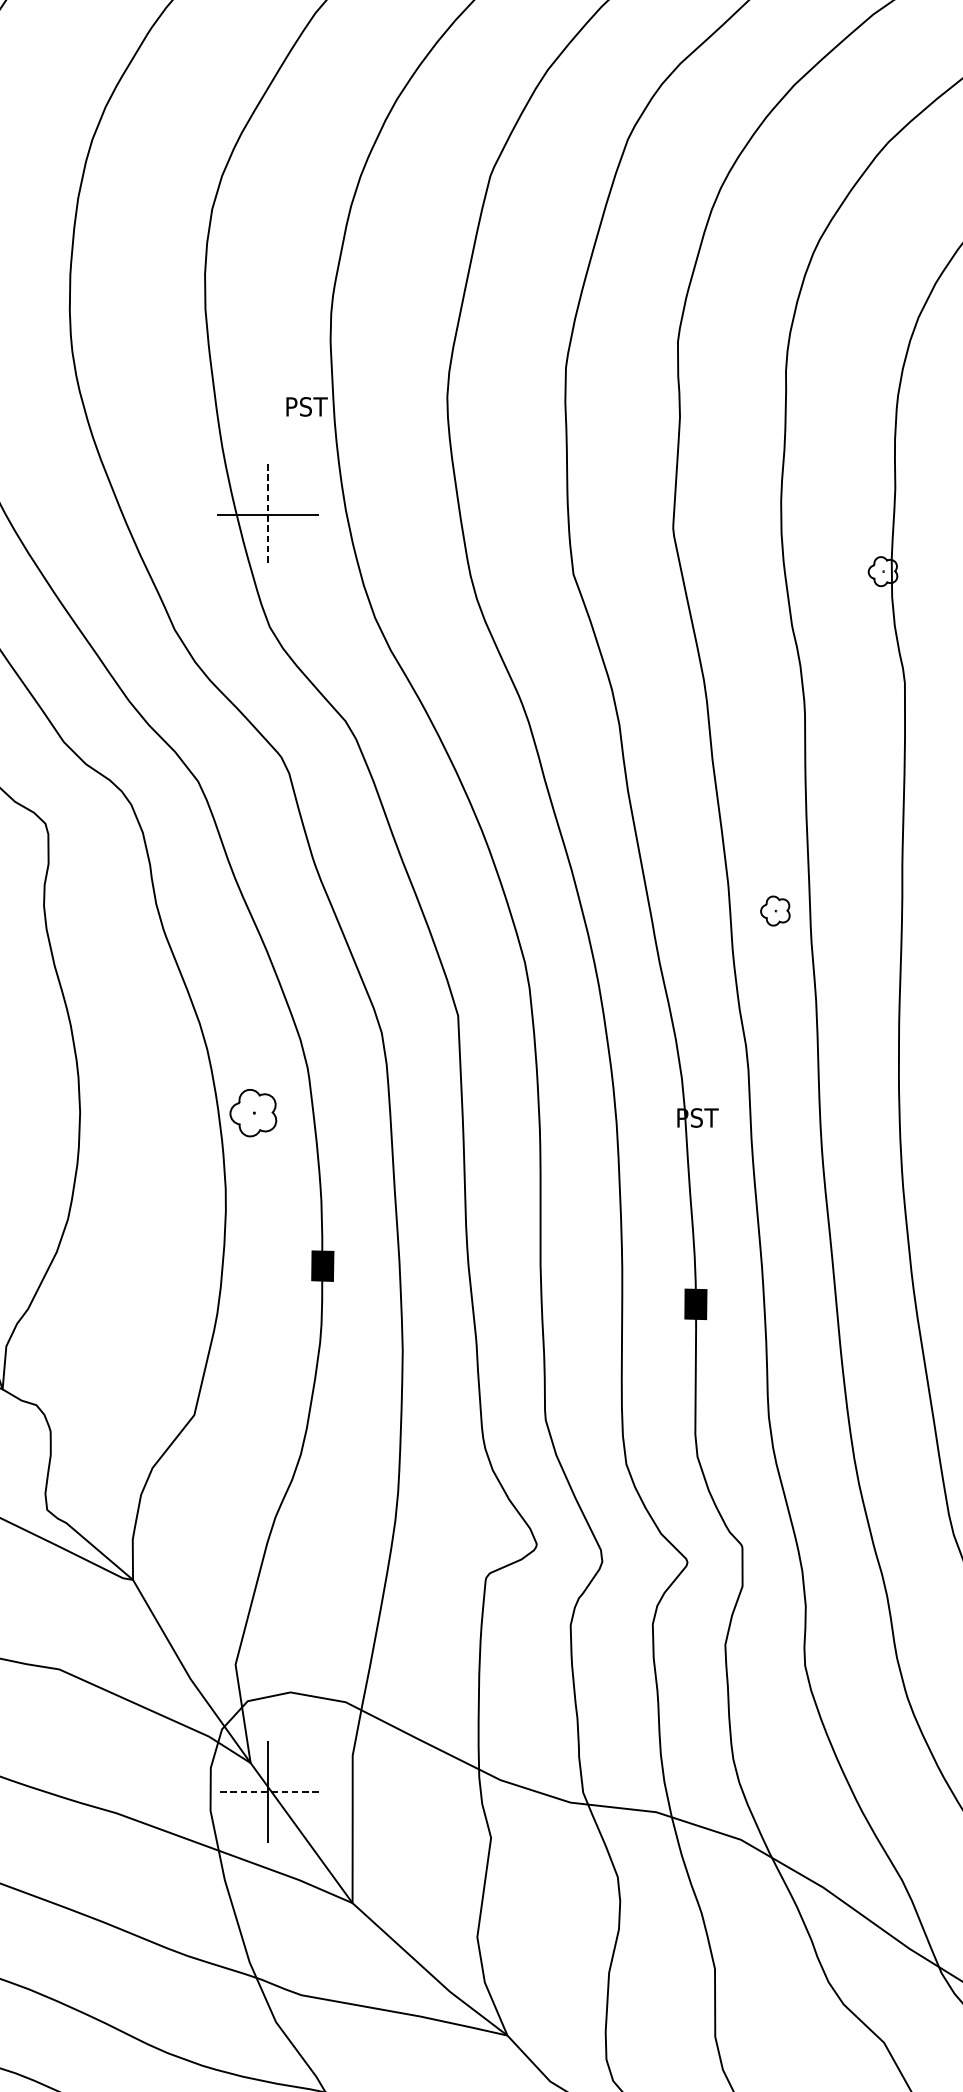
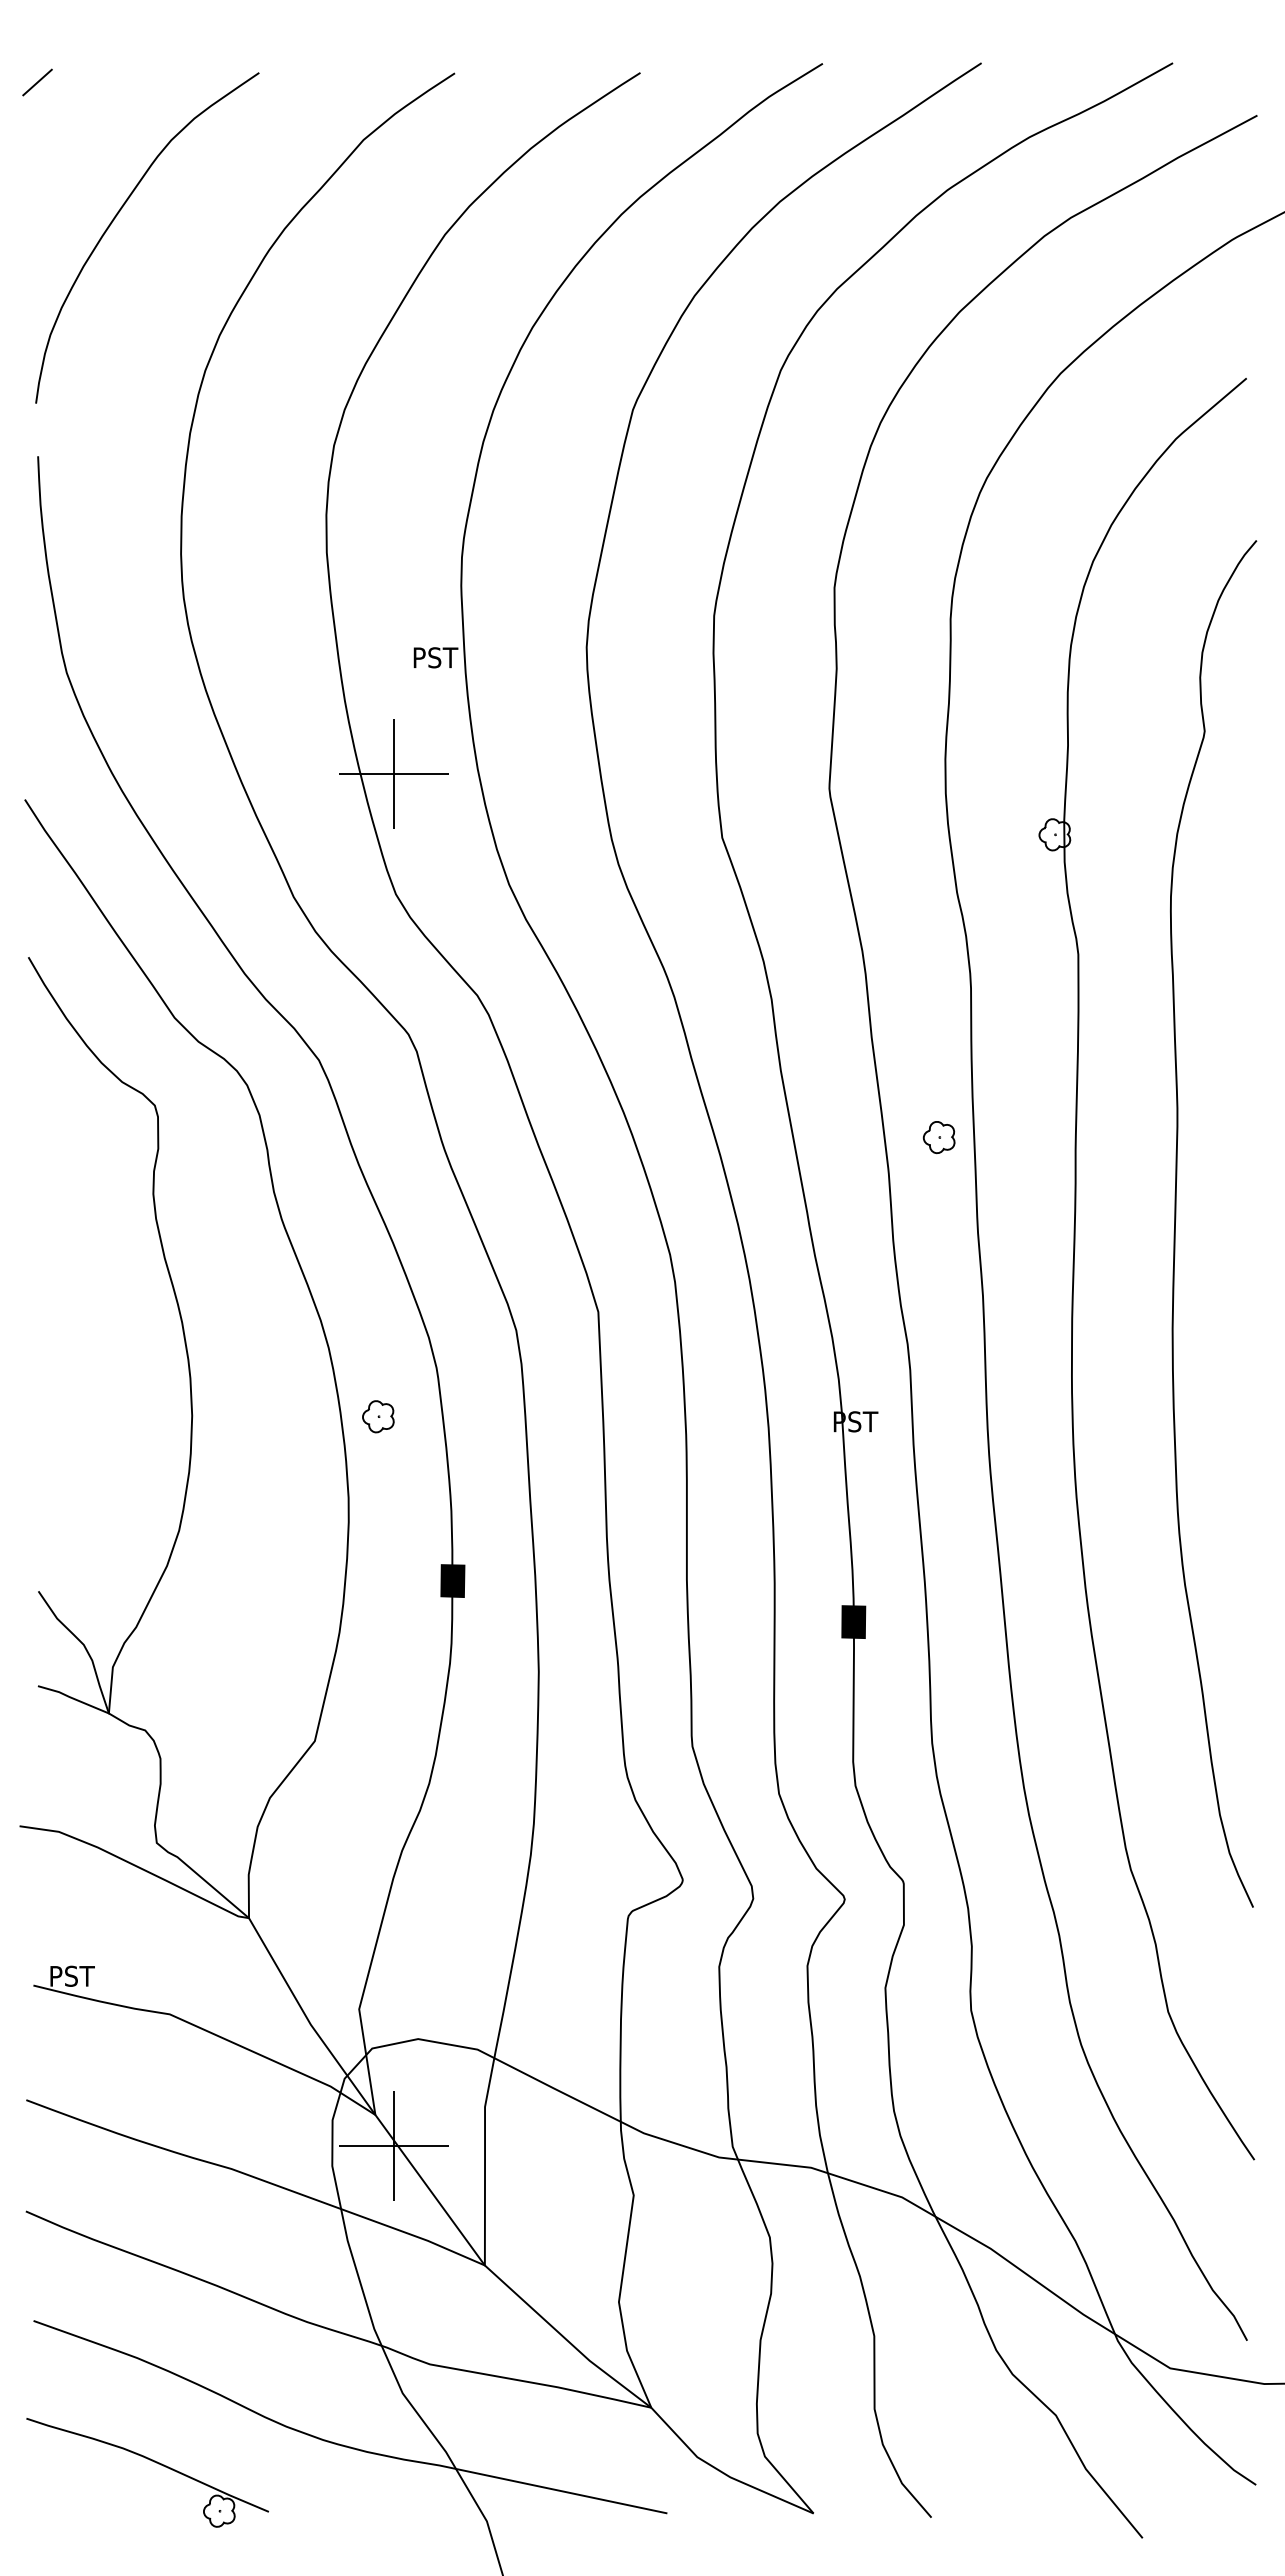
line: (267, 515) -> (393, 774), dashed -> solid
part: (774, 911) -> (938, 1137), moved
part: (253, 1113) -> (378, 1416), size x0.62
line: (267, 1792) -> (393, 2146), dashed -> solid

